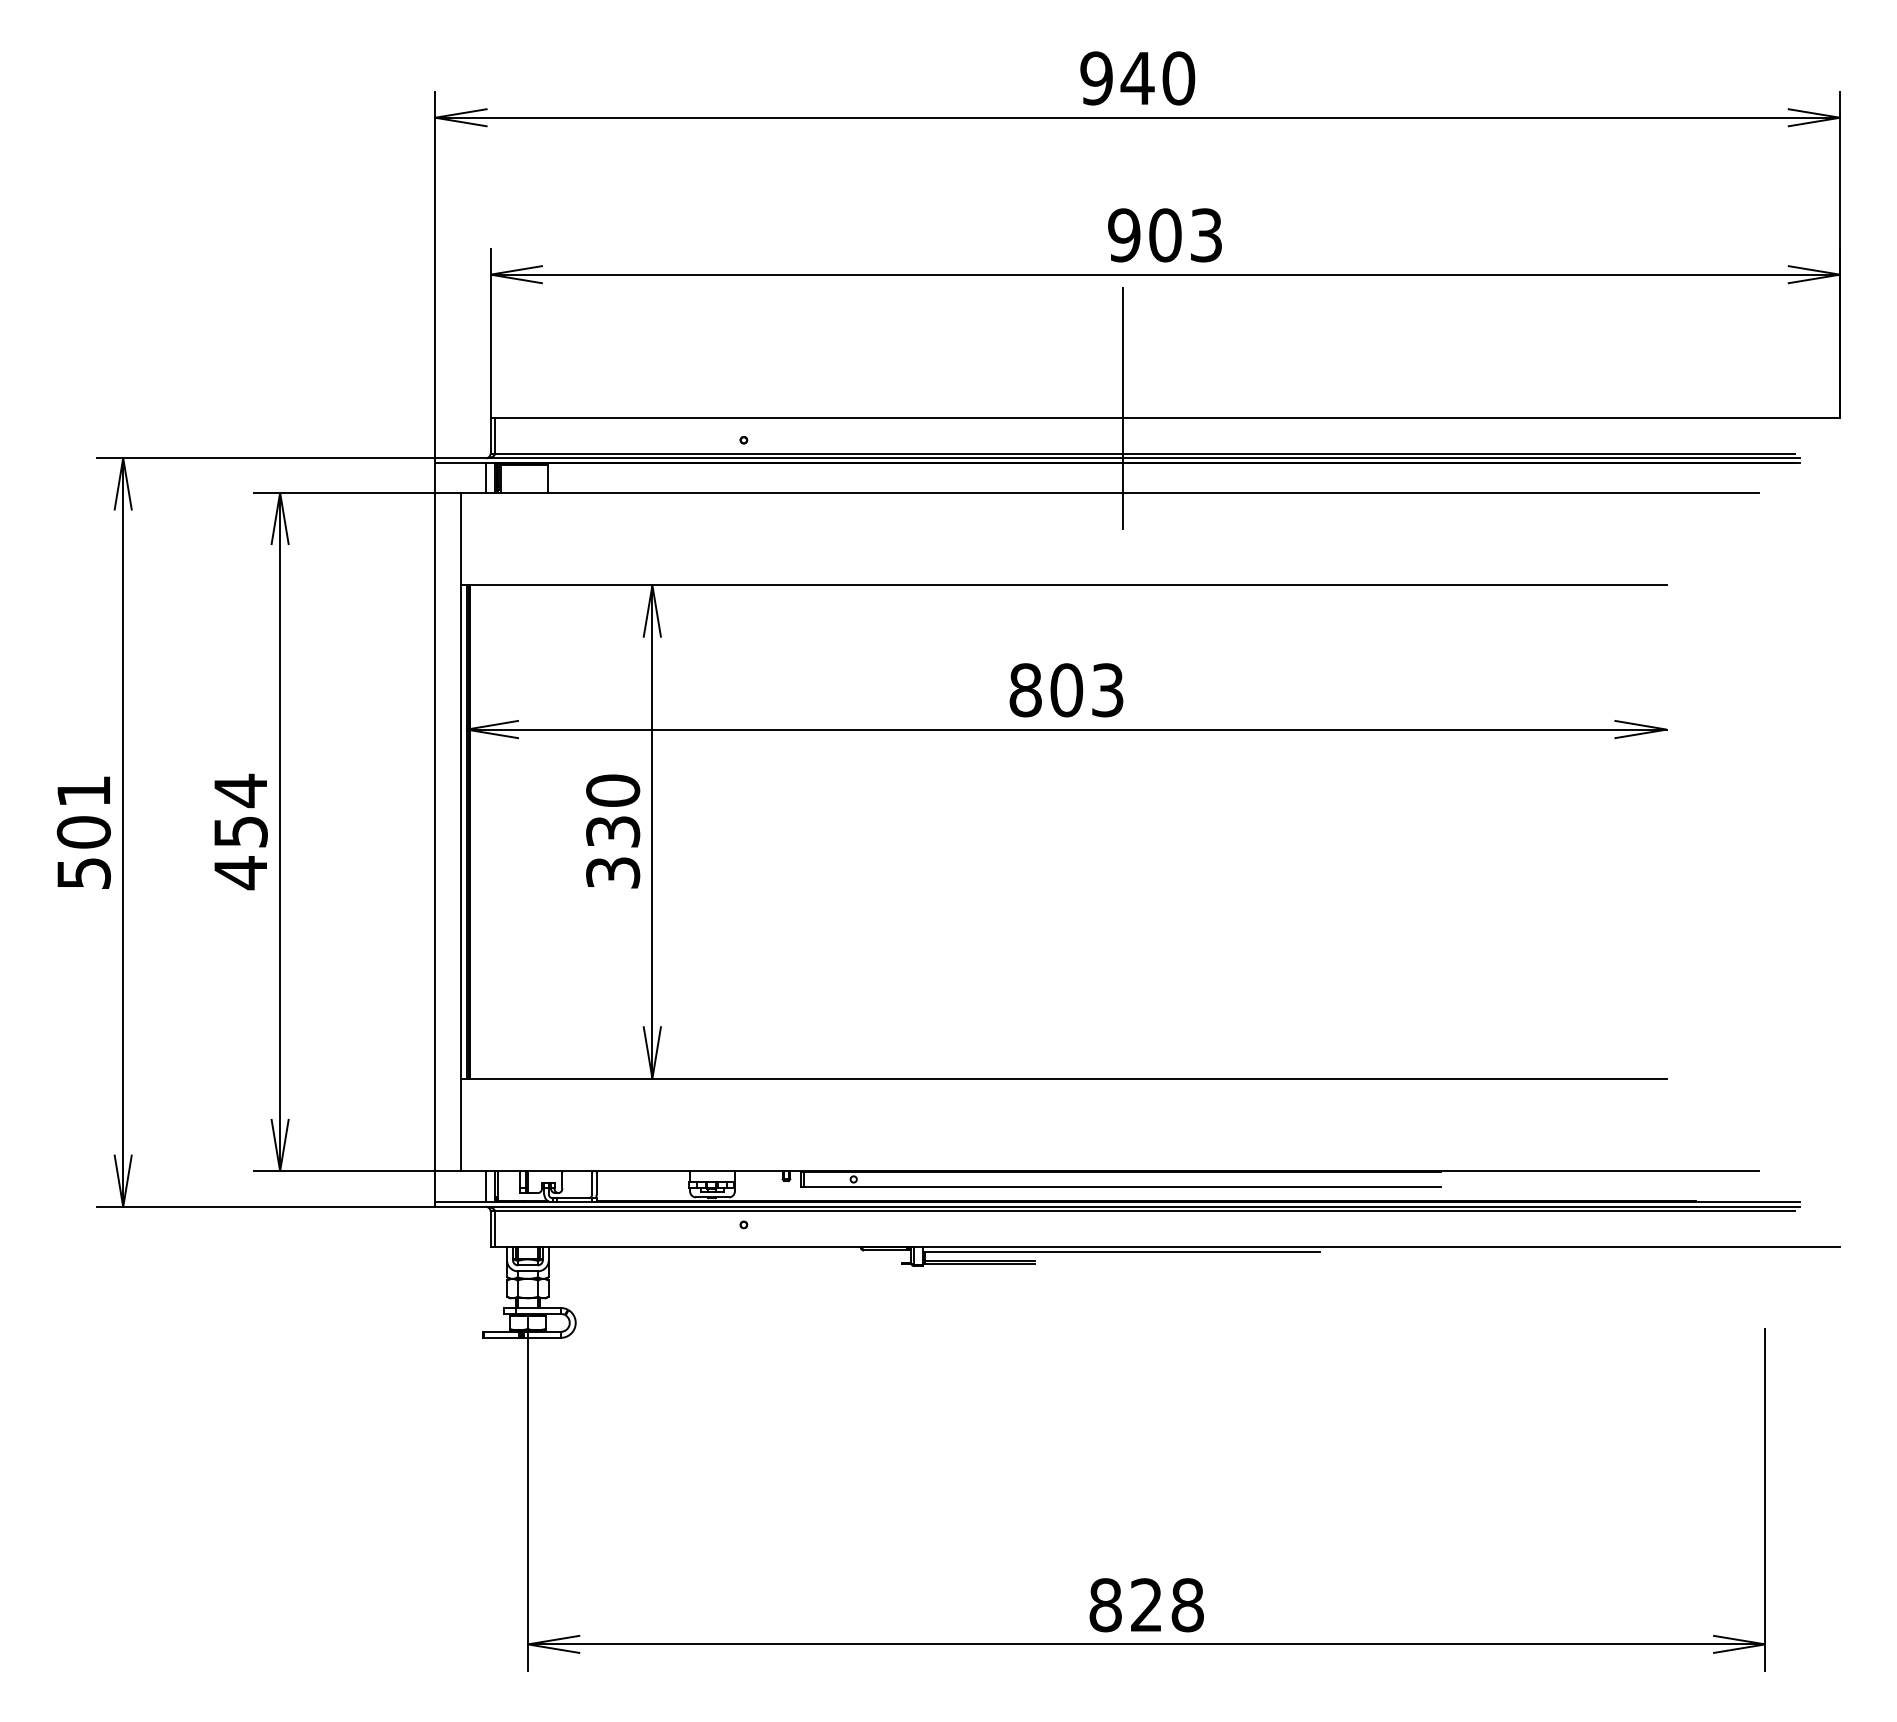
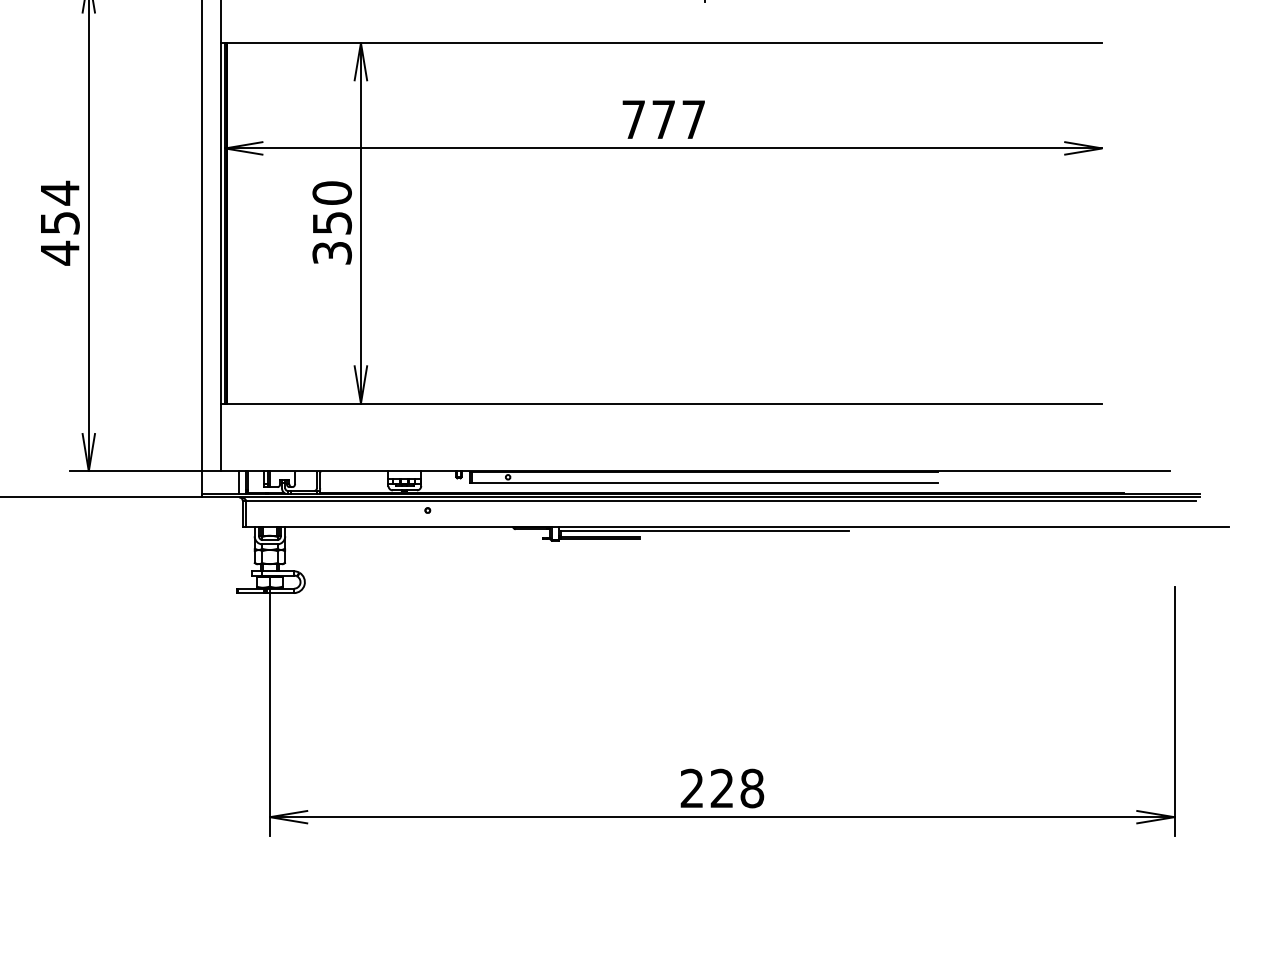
text: (1066, 690) -> (663, 119), 803 -> 777
text: (612, 831) -> (331, 222), 330 -> 350
text: (1105, 1605) -> (692, 788), 828 -> 228

